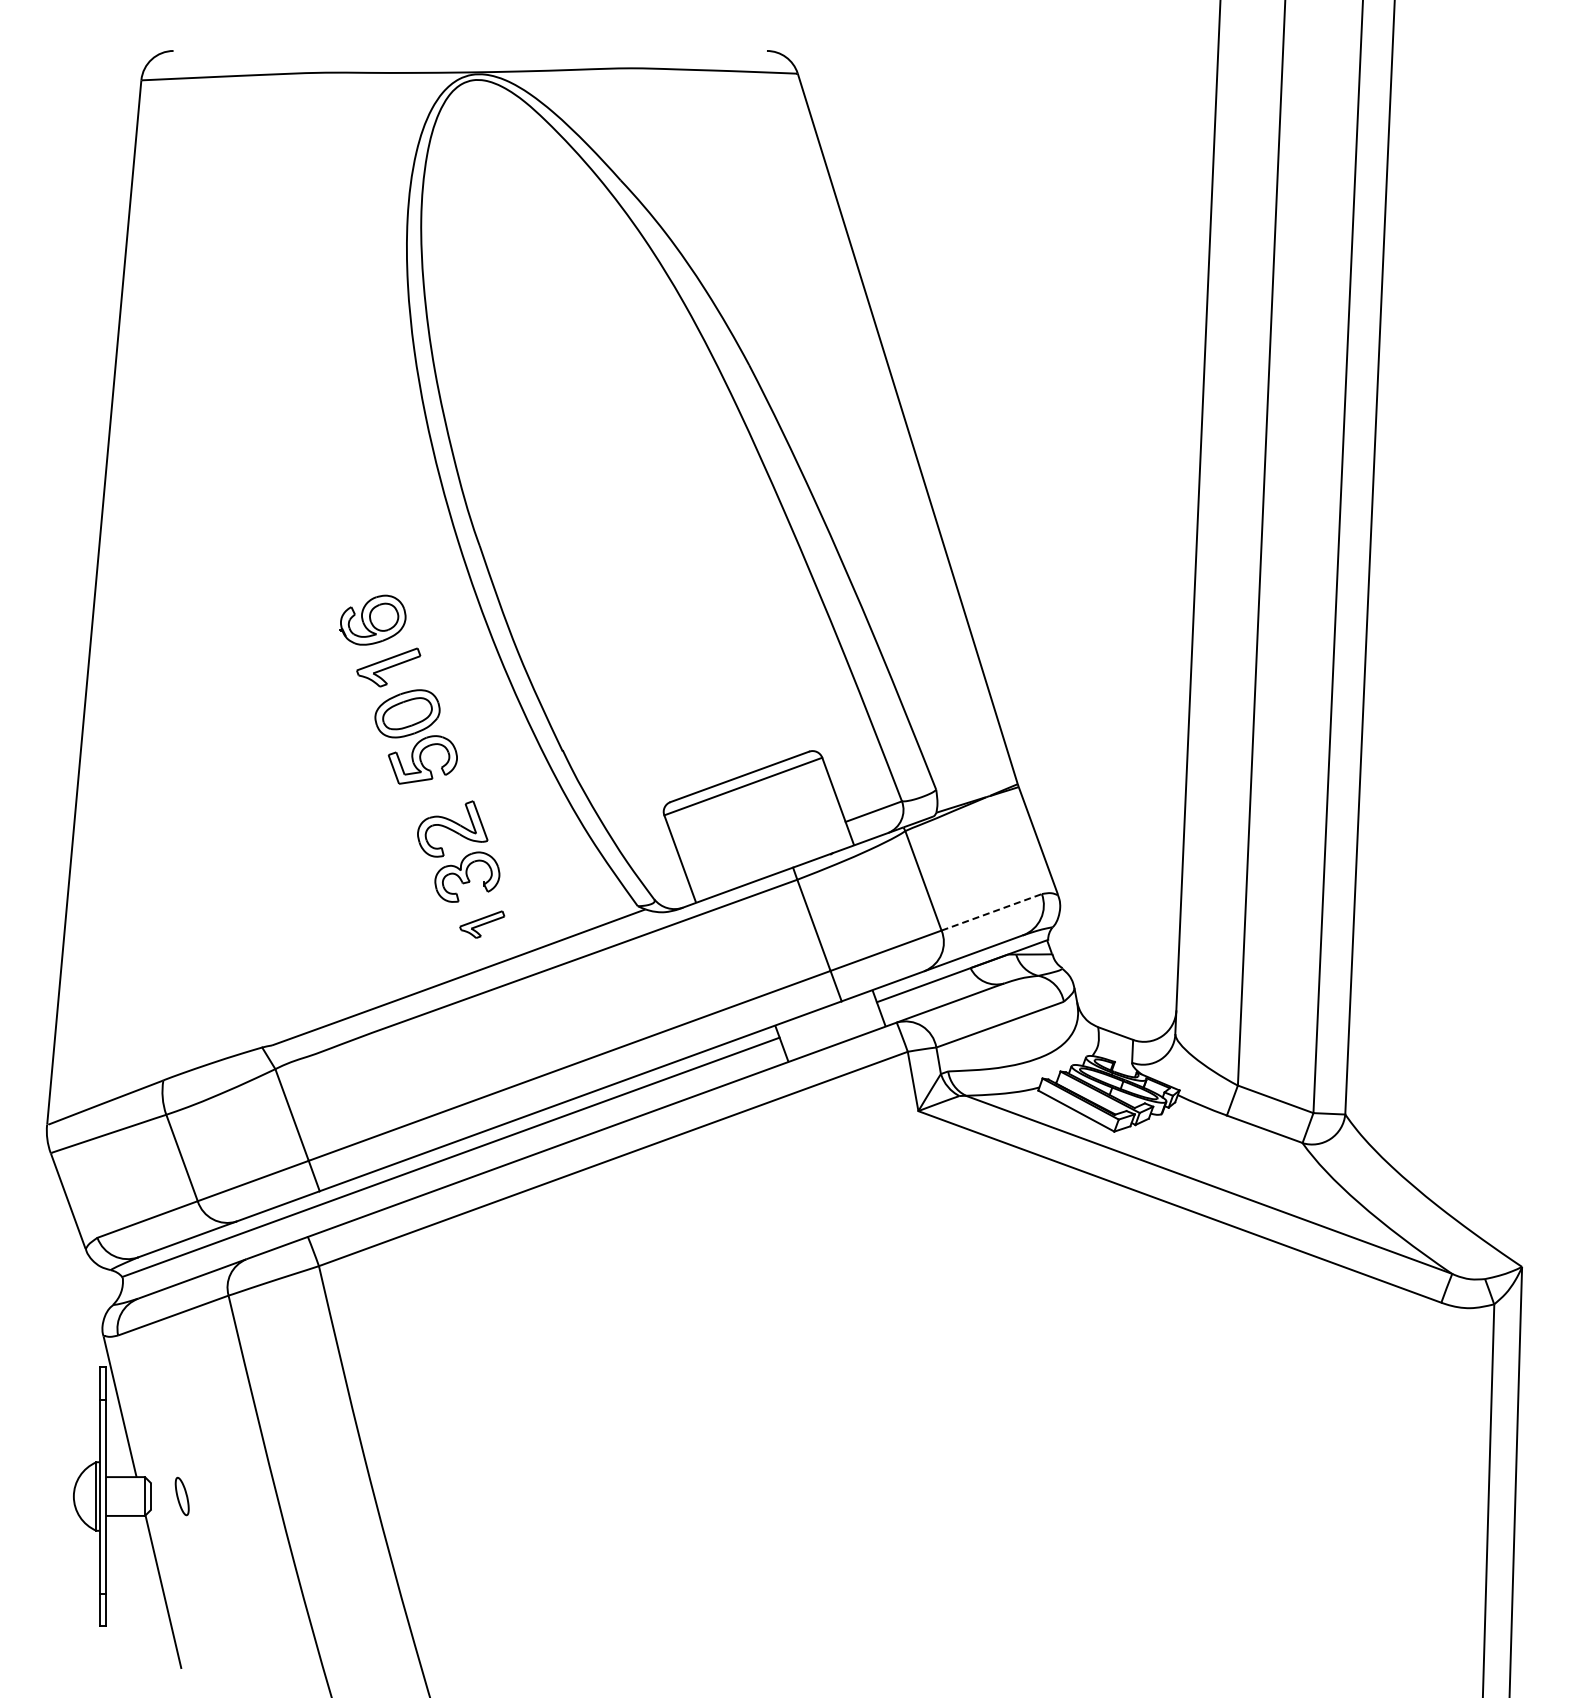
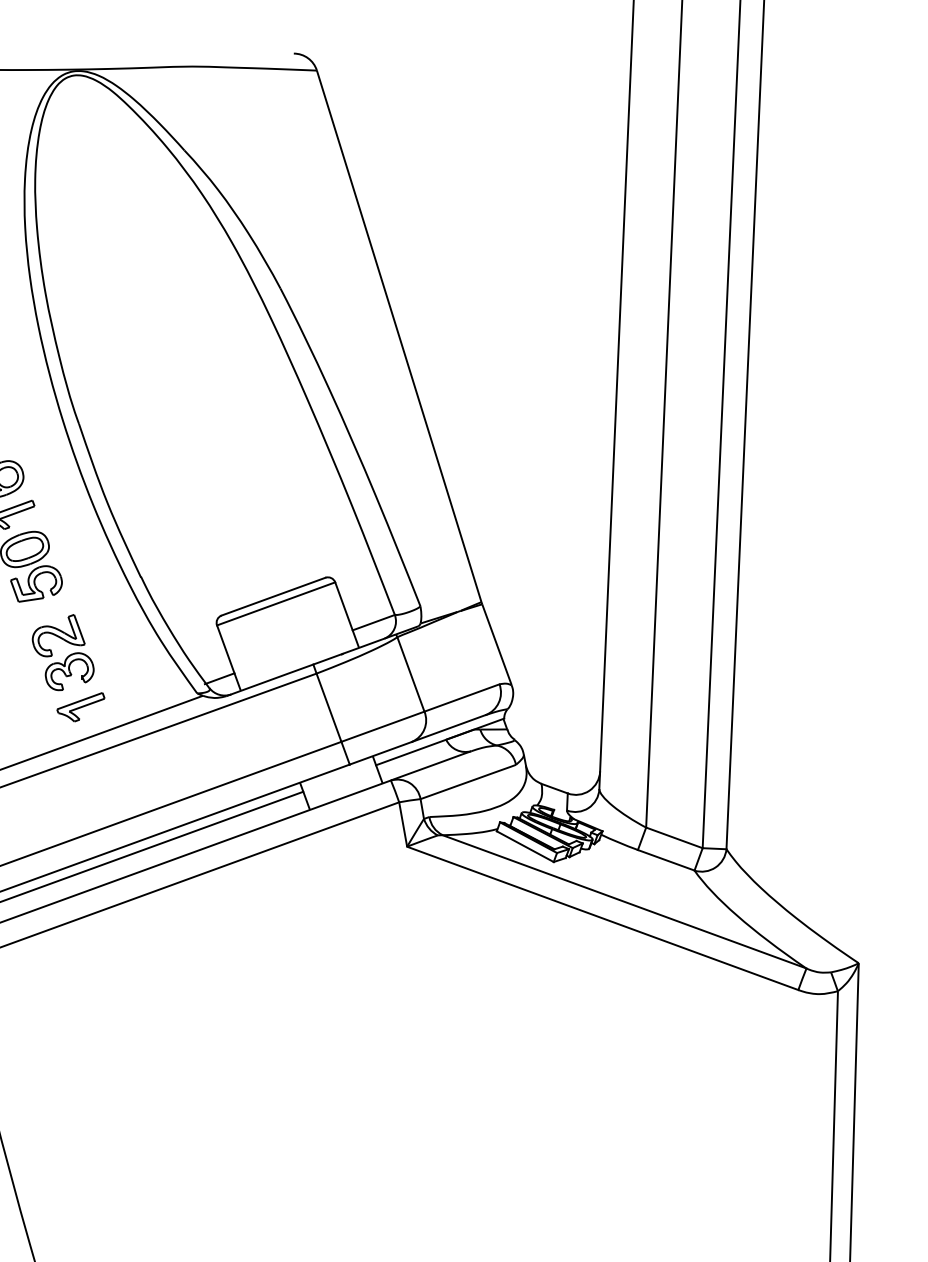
line: (667, 886) -> (219, 678), added
line: (992, 912) -> (462, 698), dashed -> solid
part: (481, 924) -> (80, 707), size x1.43

